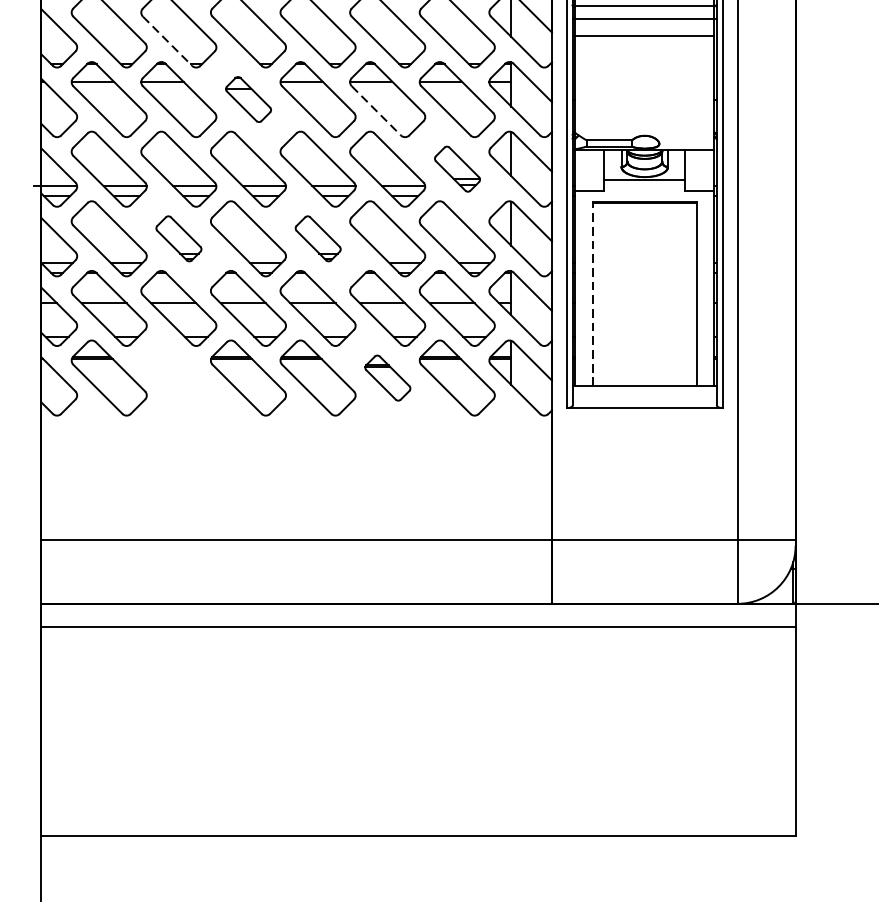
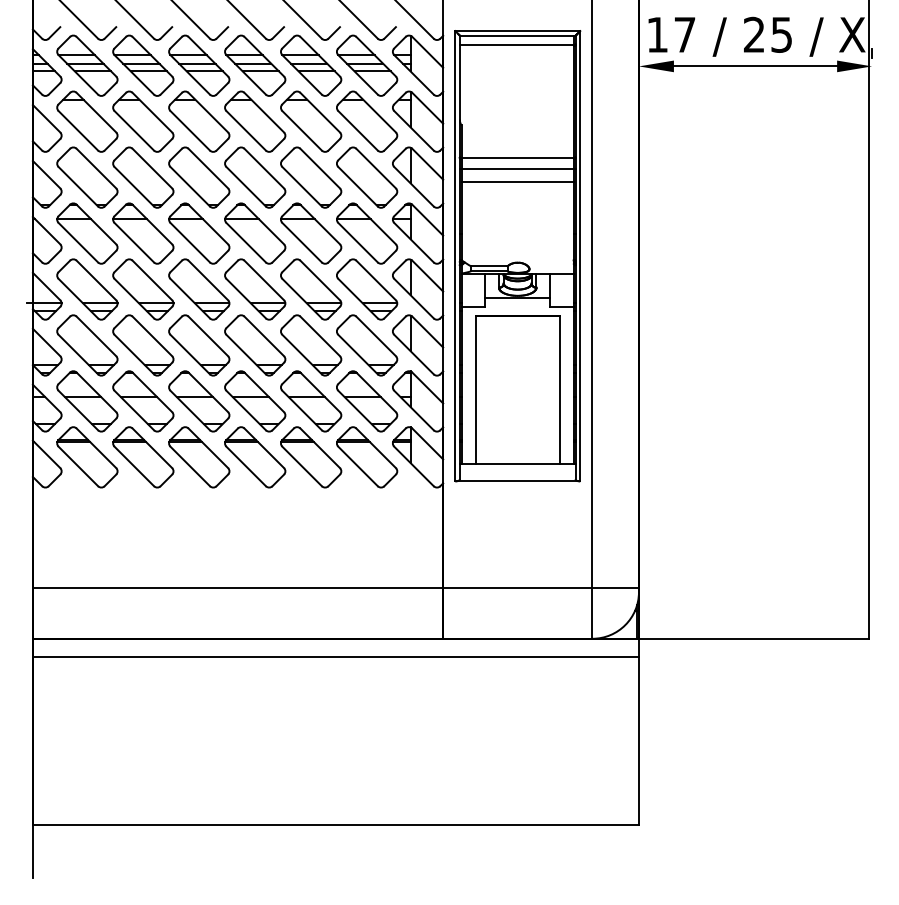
line: (167, 41) -> (134, 186), dashed -> solid
part: (248, 99) -> (199, 233), size x1.67
line: (376, 110) -> (302, 242), dashed -> solid
part: (457, 169) -> (367, 289), size x1.67
part: (179, 238) -> (143, 345), size x1.67
part: (318, 238) -> (255, 345), size x1.67
line: (592, 293) -> (475, 389), dashed -> solid
part: (179, 378) -> (143, 457), added
part: (388, 378) -> (311, 457), size x1.67

